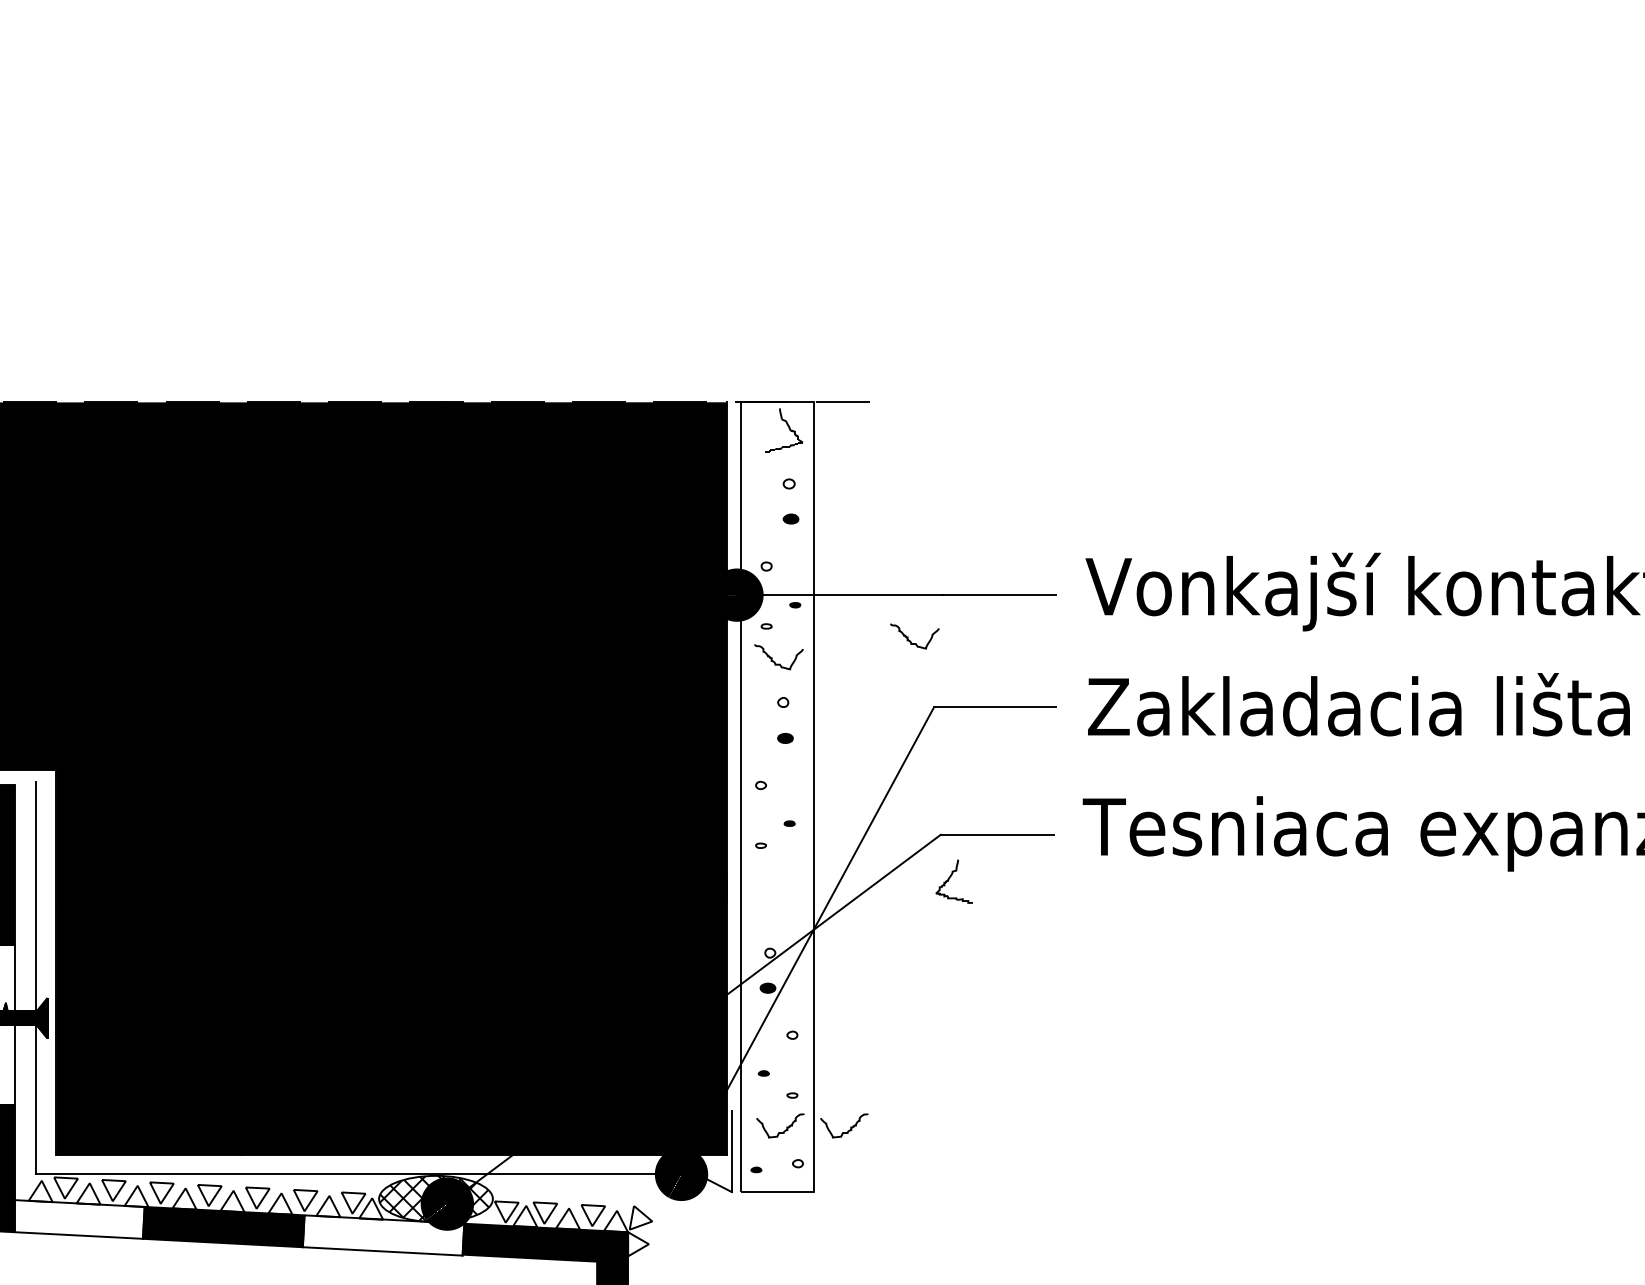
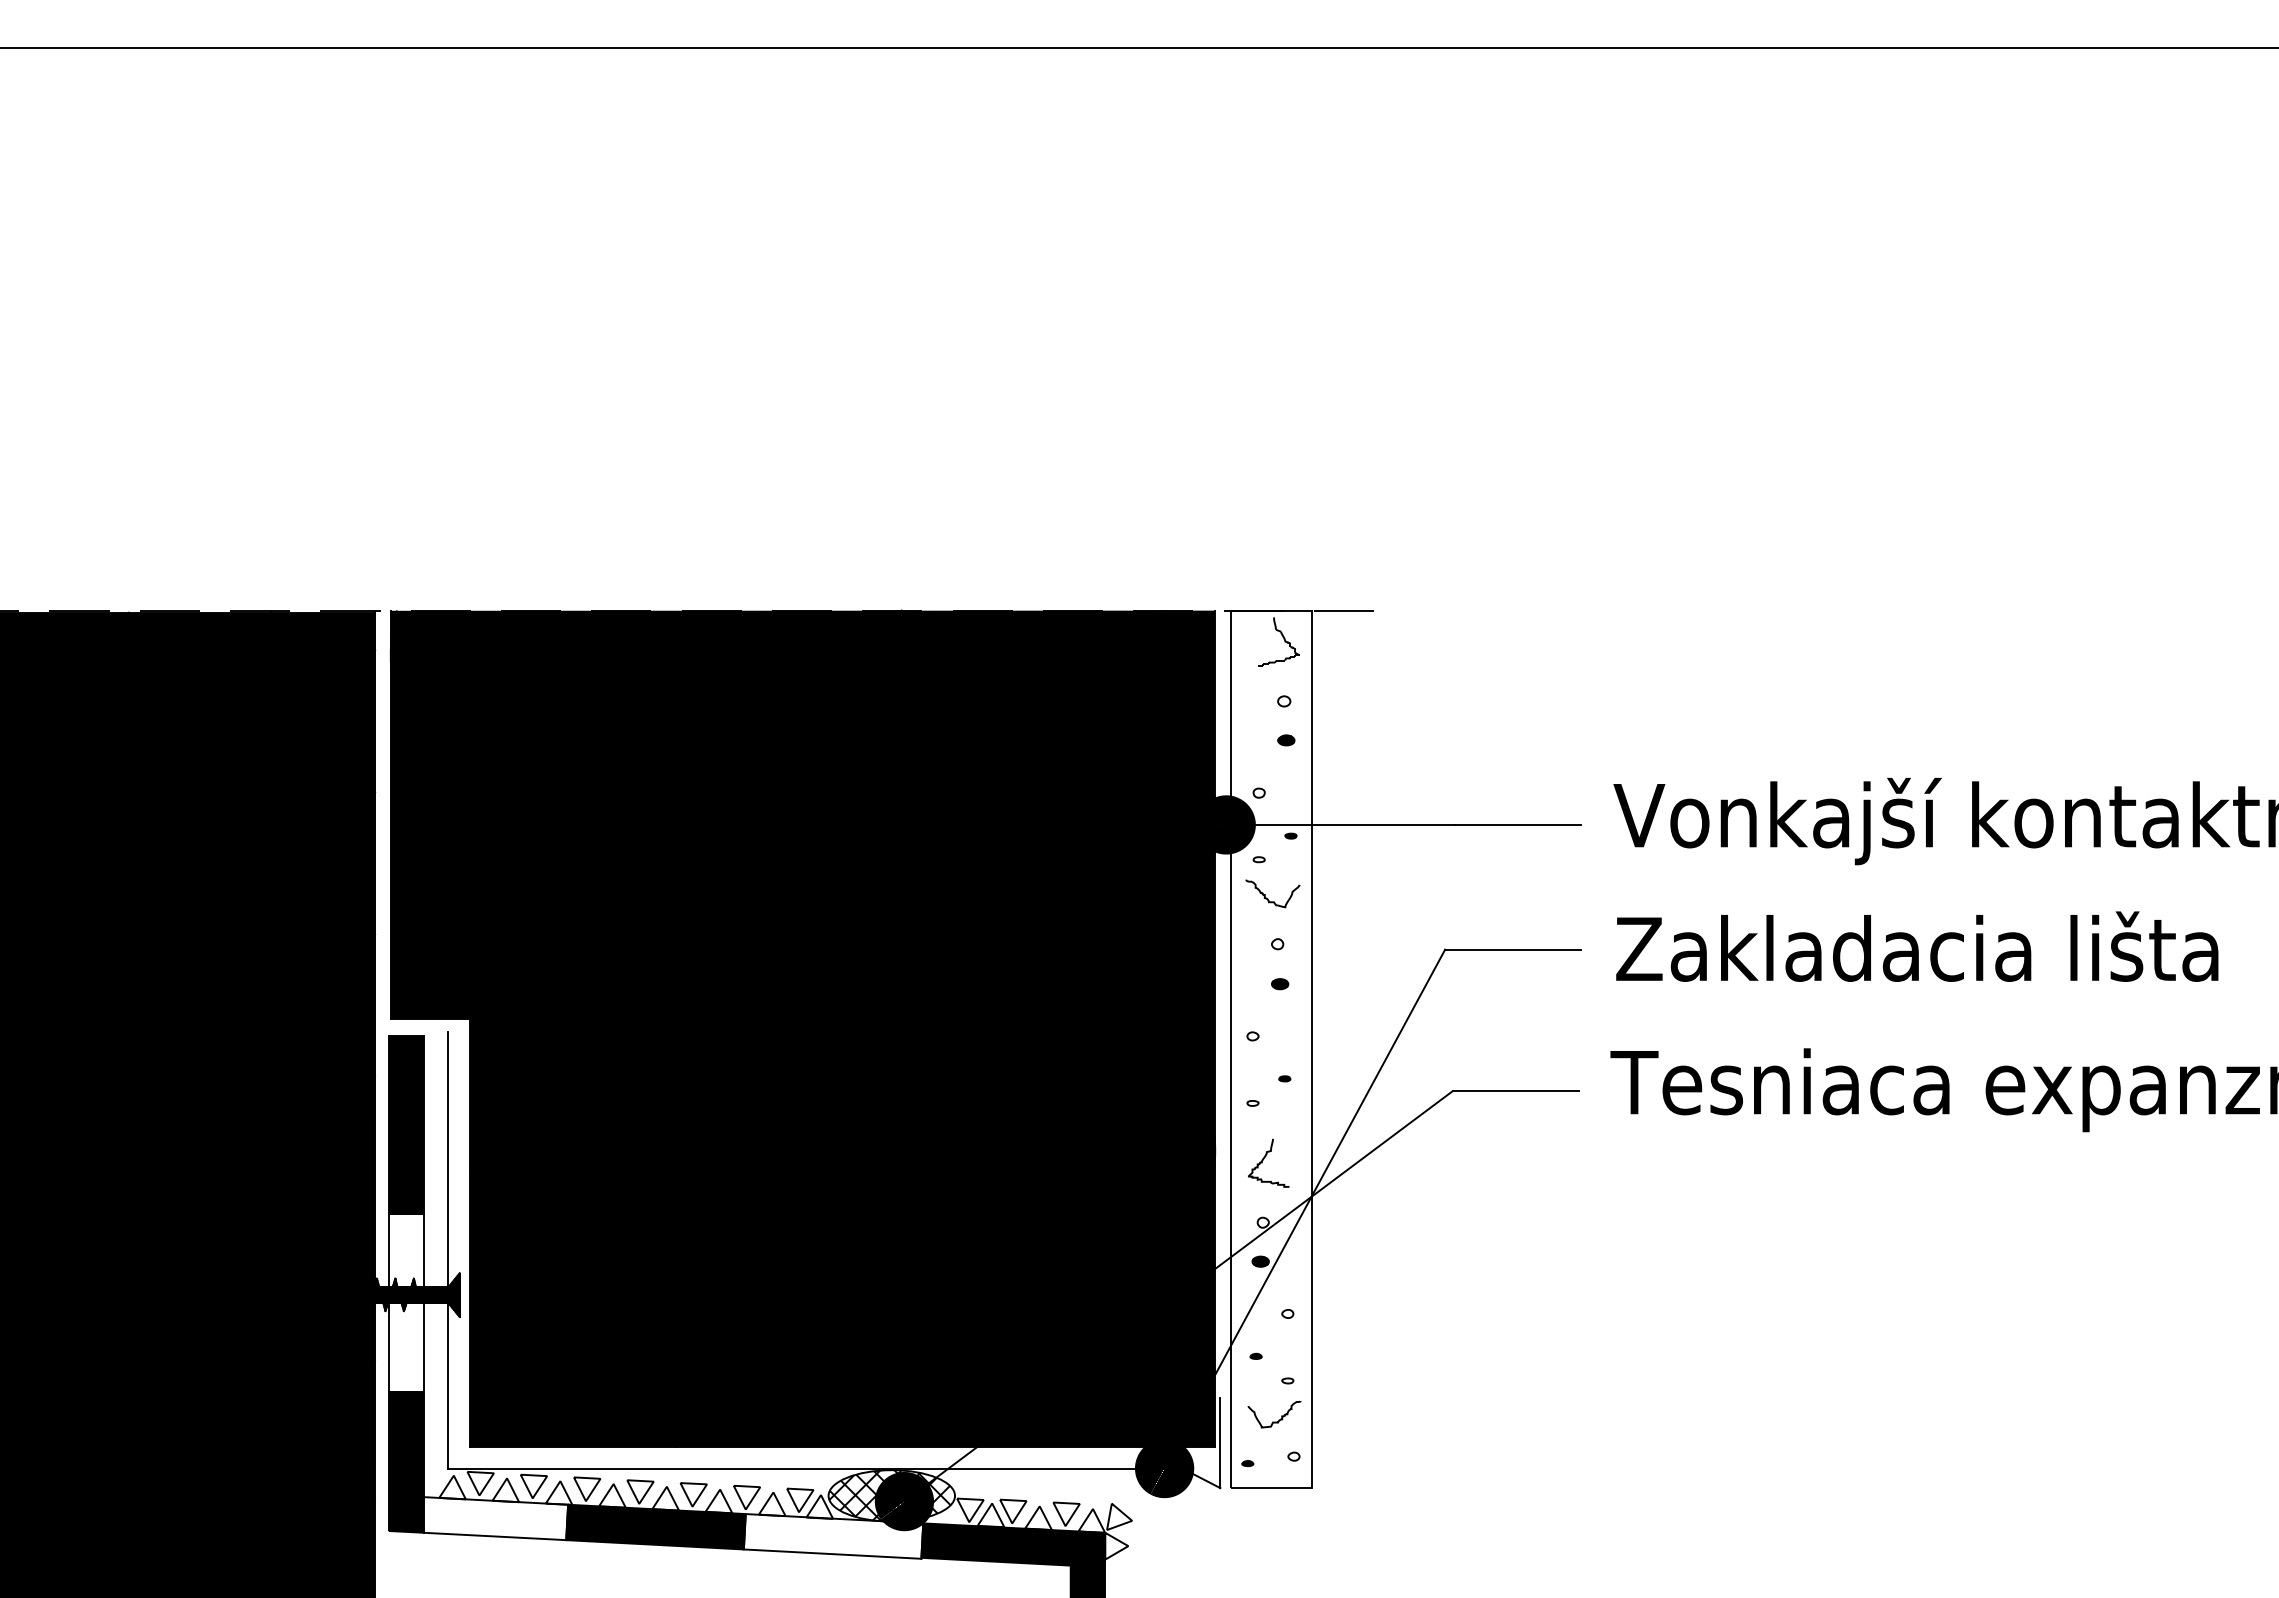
curve: (910, 640) -> (1419, 875), removed
curve: (950, 878) -> (1264, 1159), moved
curve: (844, 1132) -> (1345, 1421), removed

